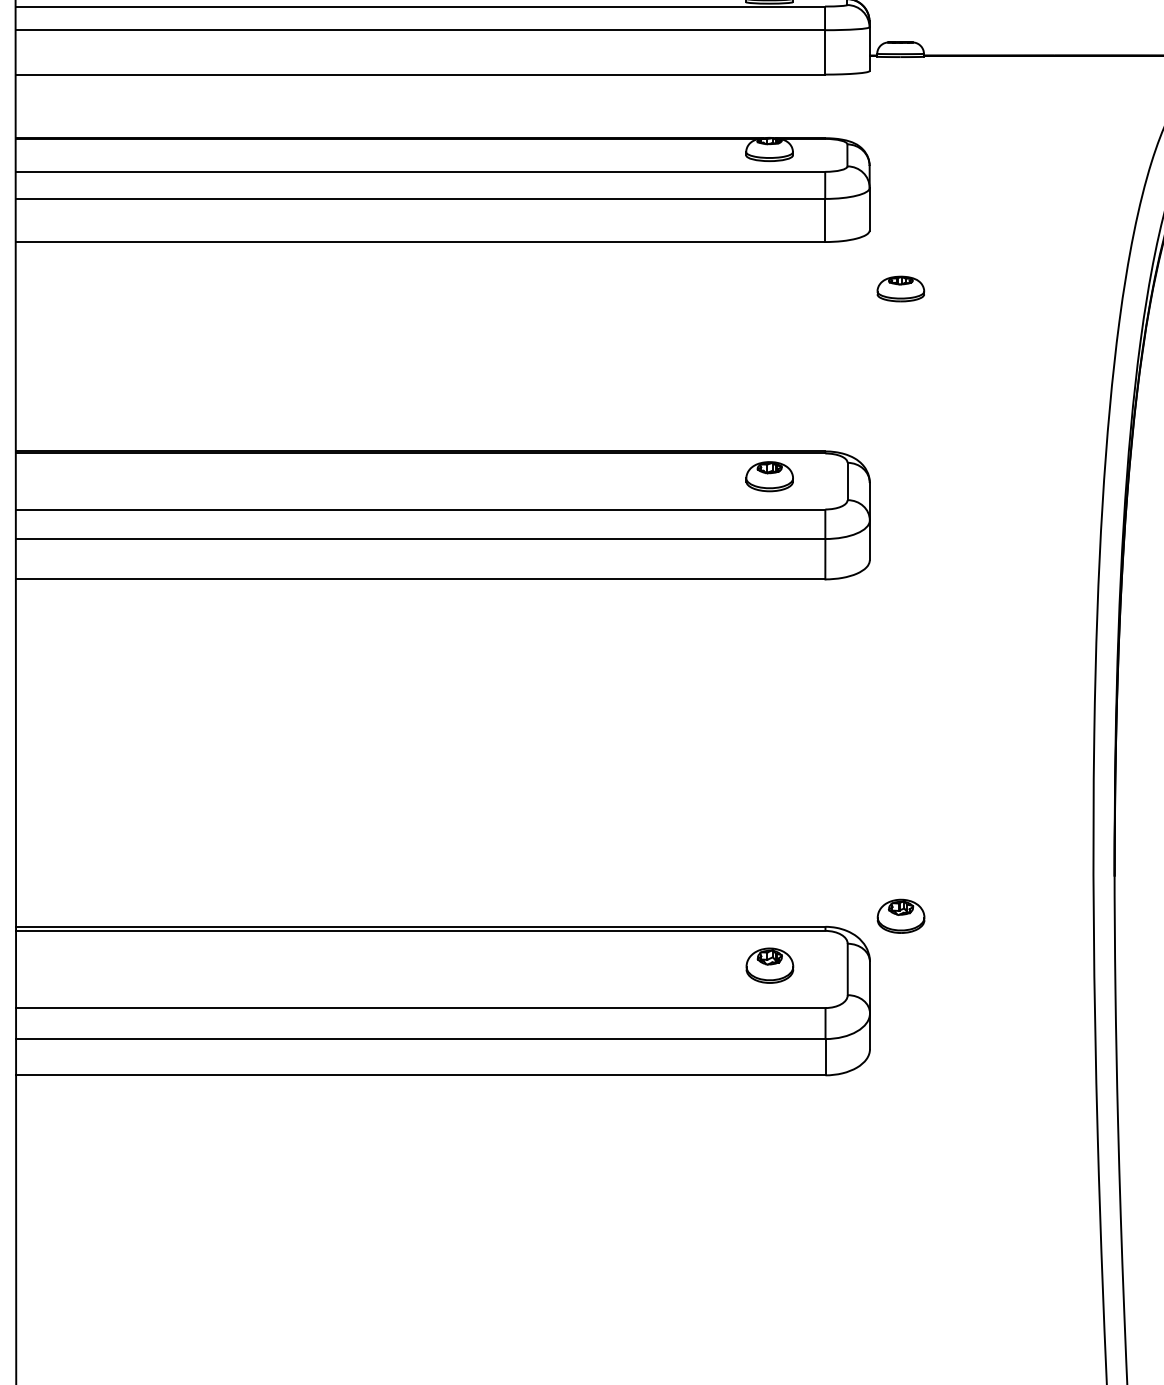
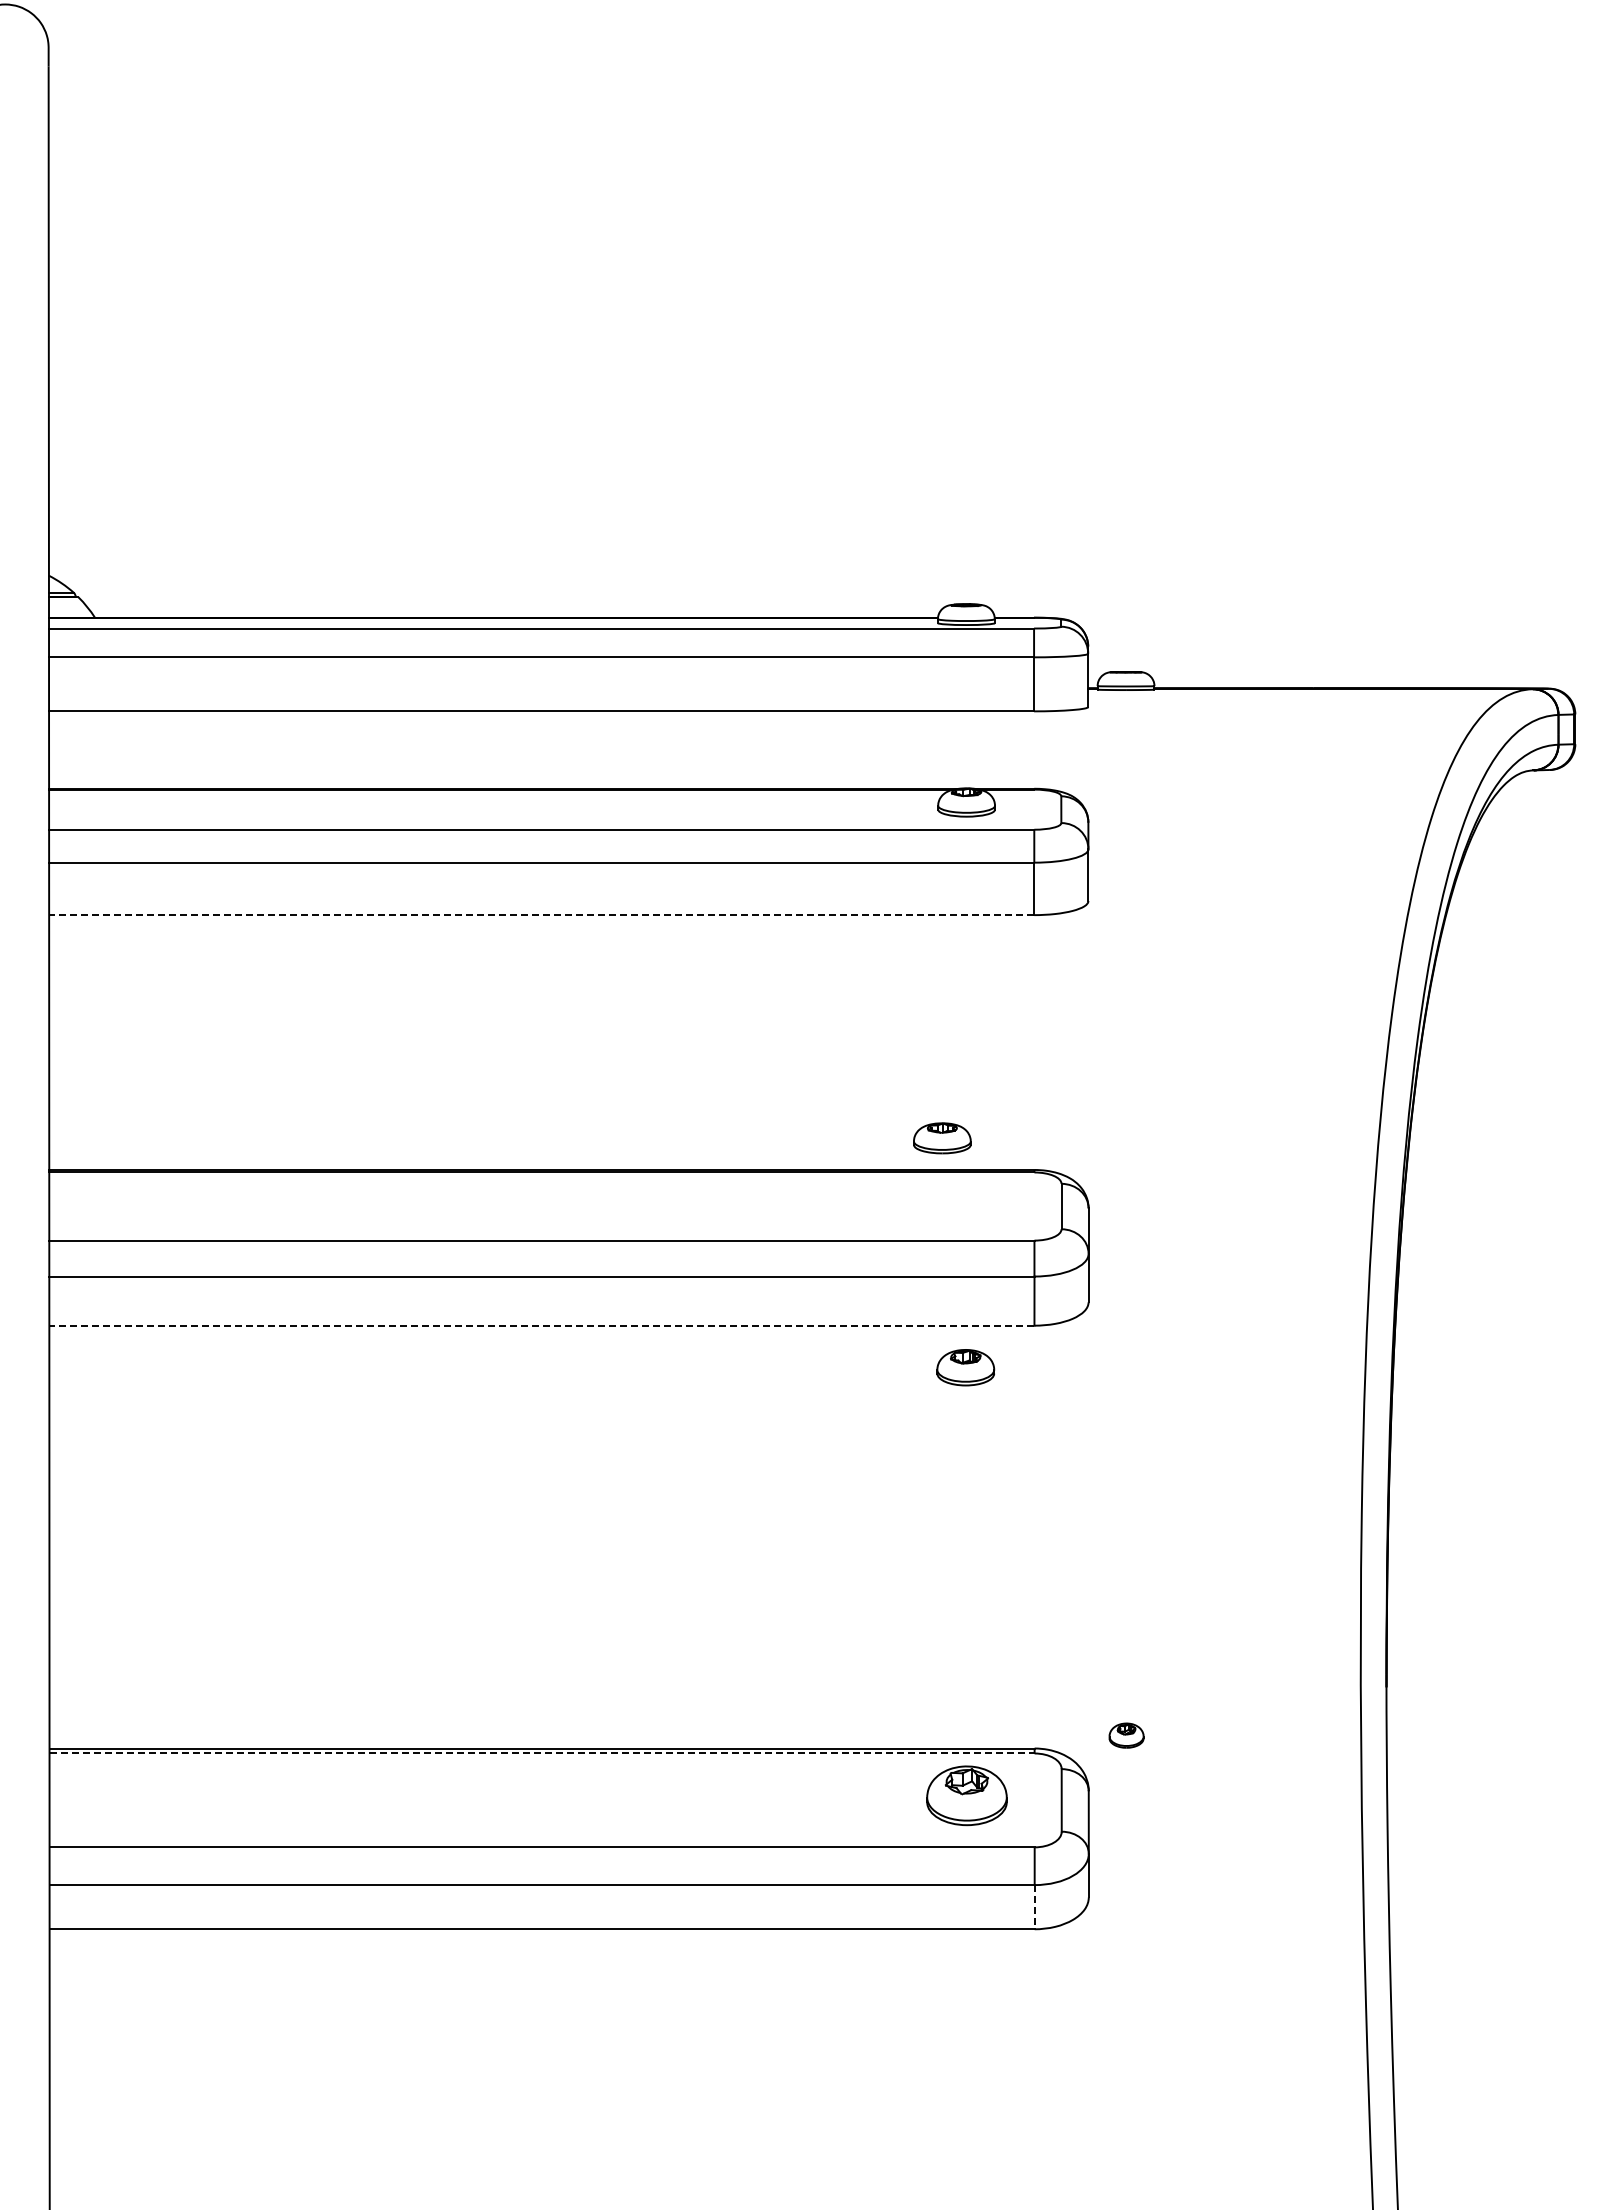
line: (420, 242) -> (541, 915), solid -> dashed
part: (900, 289) -> (942, 1138), moved
part: (769, 476) -> (965, 1367), moved
line: (420, 579) -> (541, 1325), solid -> dashed
part: (900, 916) -> (1126, 1735), size x0.6
line: (421, 930) -> (542, 1753), solid -> dashed
part: (769, 965) -> (966, 1795), size x1.4
line: (825, 1057) -> (1034, 1907), solid -> dashed

